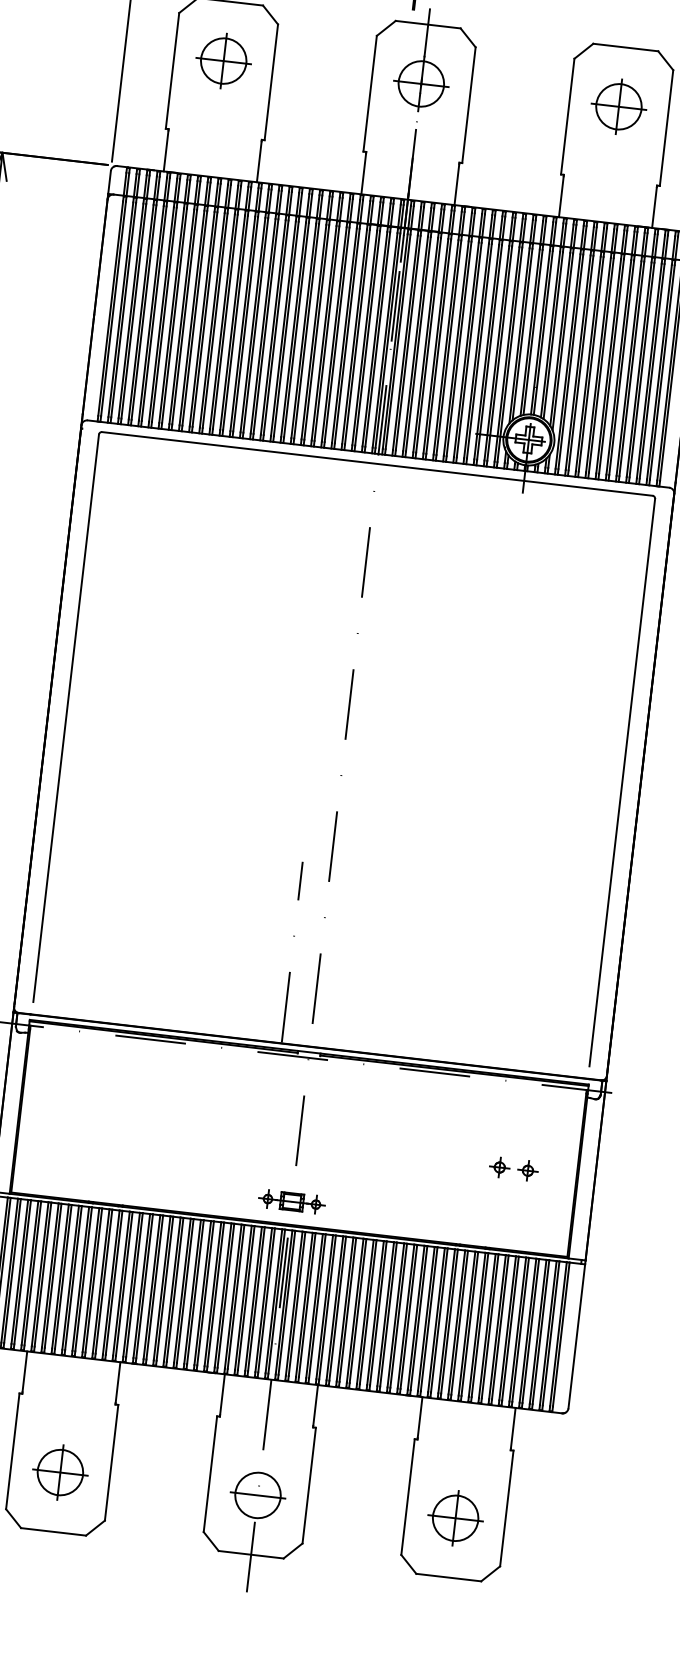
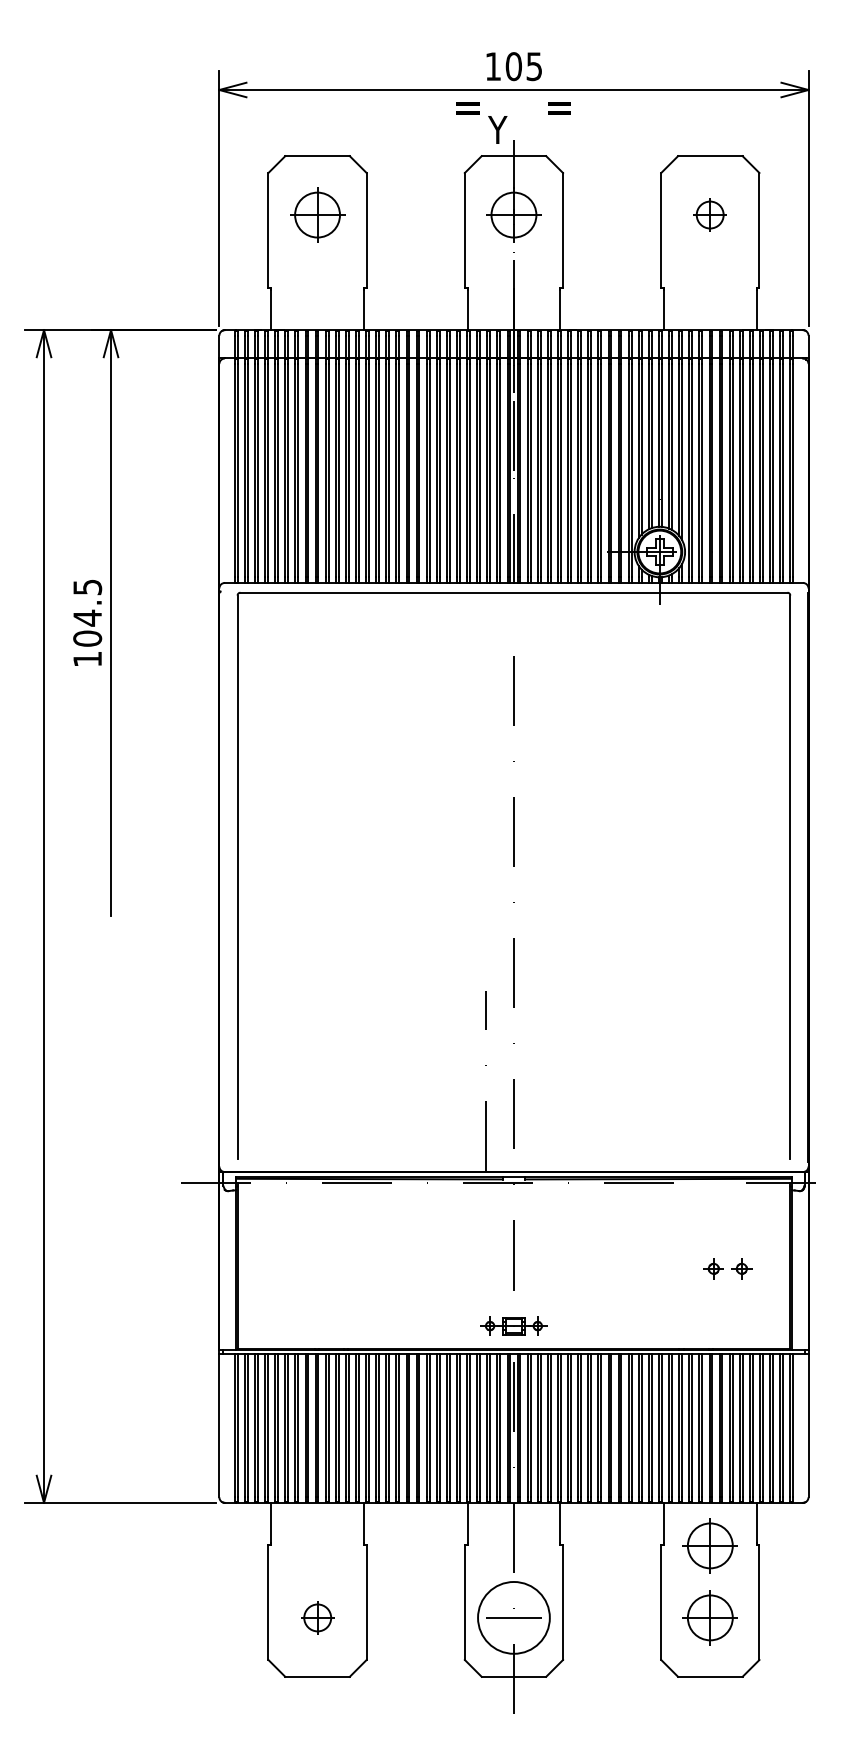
part: (618, 106) -> (709, 214), size x0.6
part: (463, 1445) -> (709, 1545), added
part: (60, 1472) -> (317, 1617), size x0.6
circle: (257, 1494) -> (513, 1617), size x1.6

